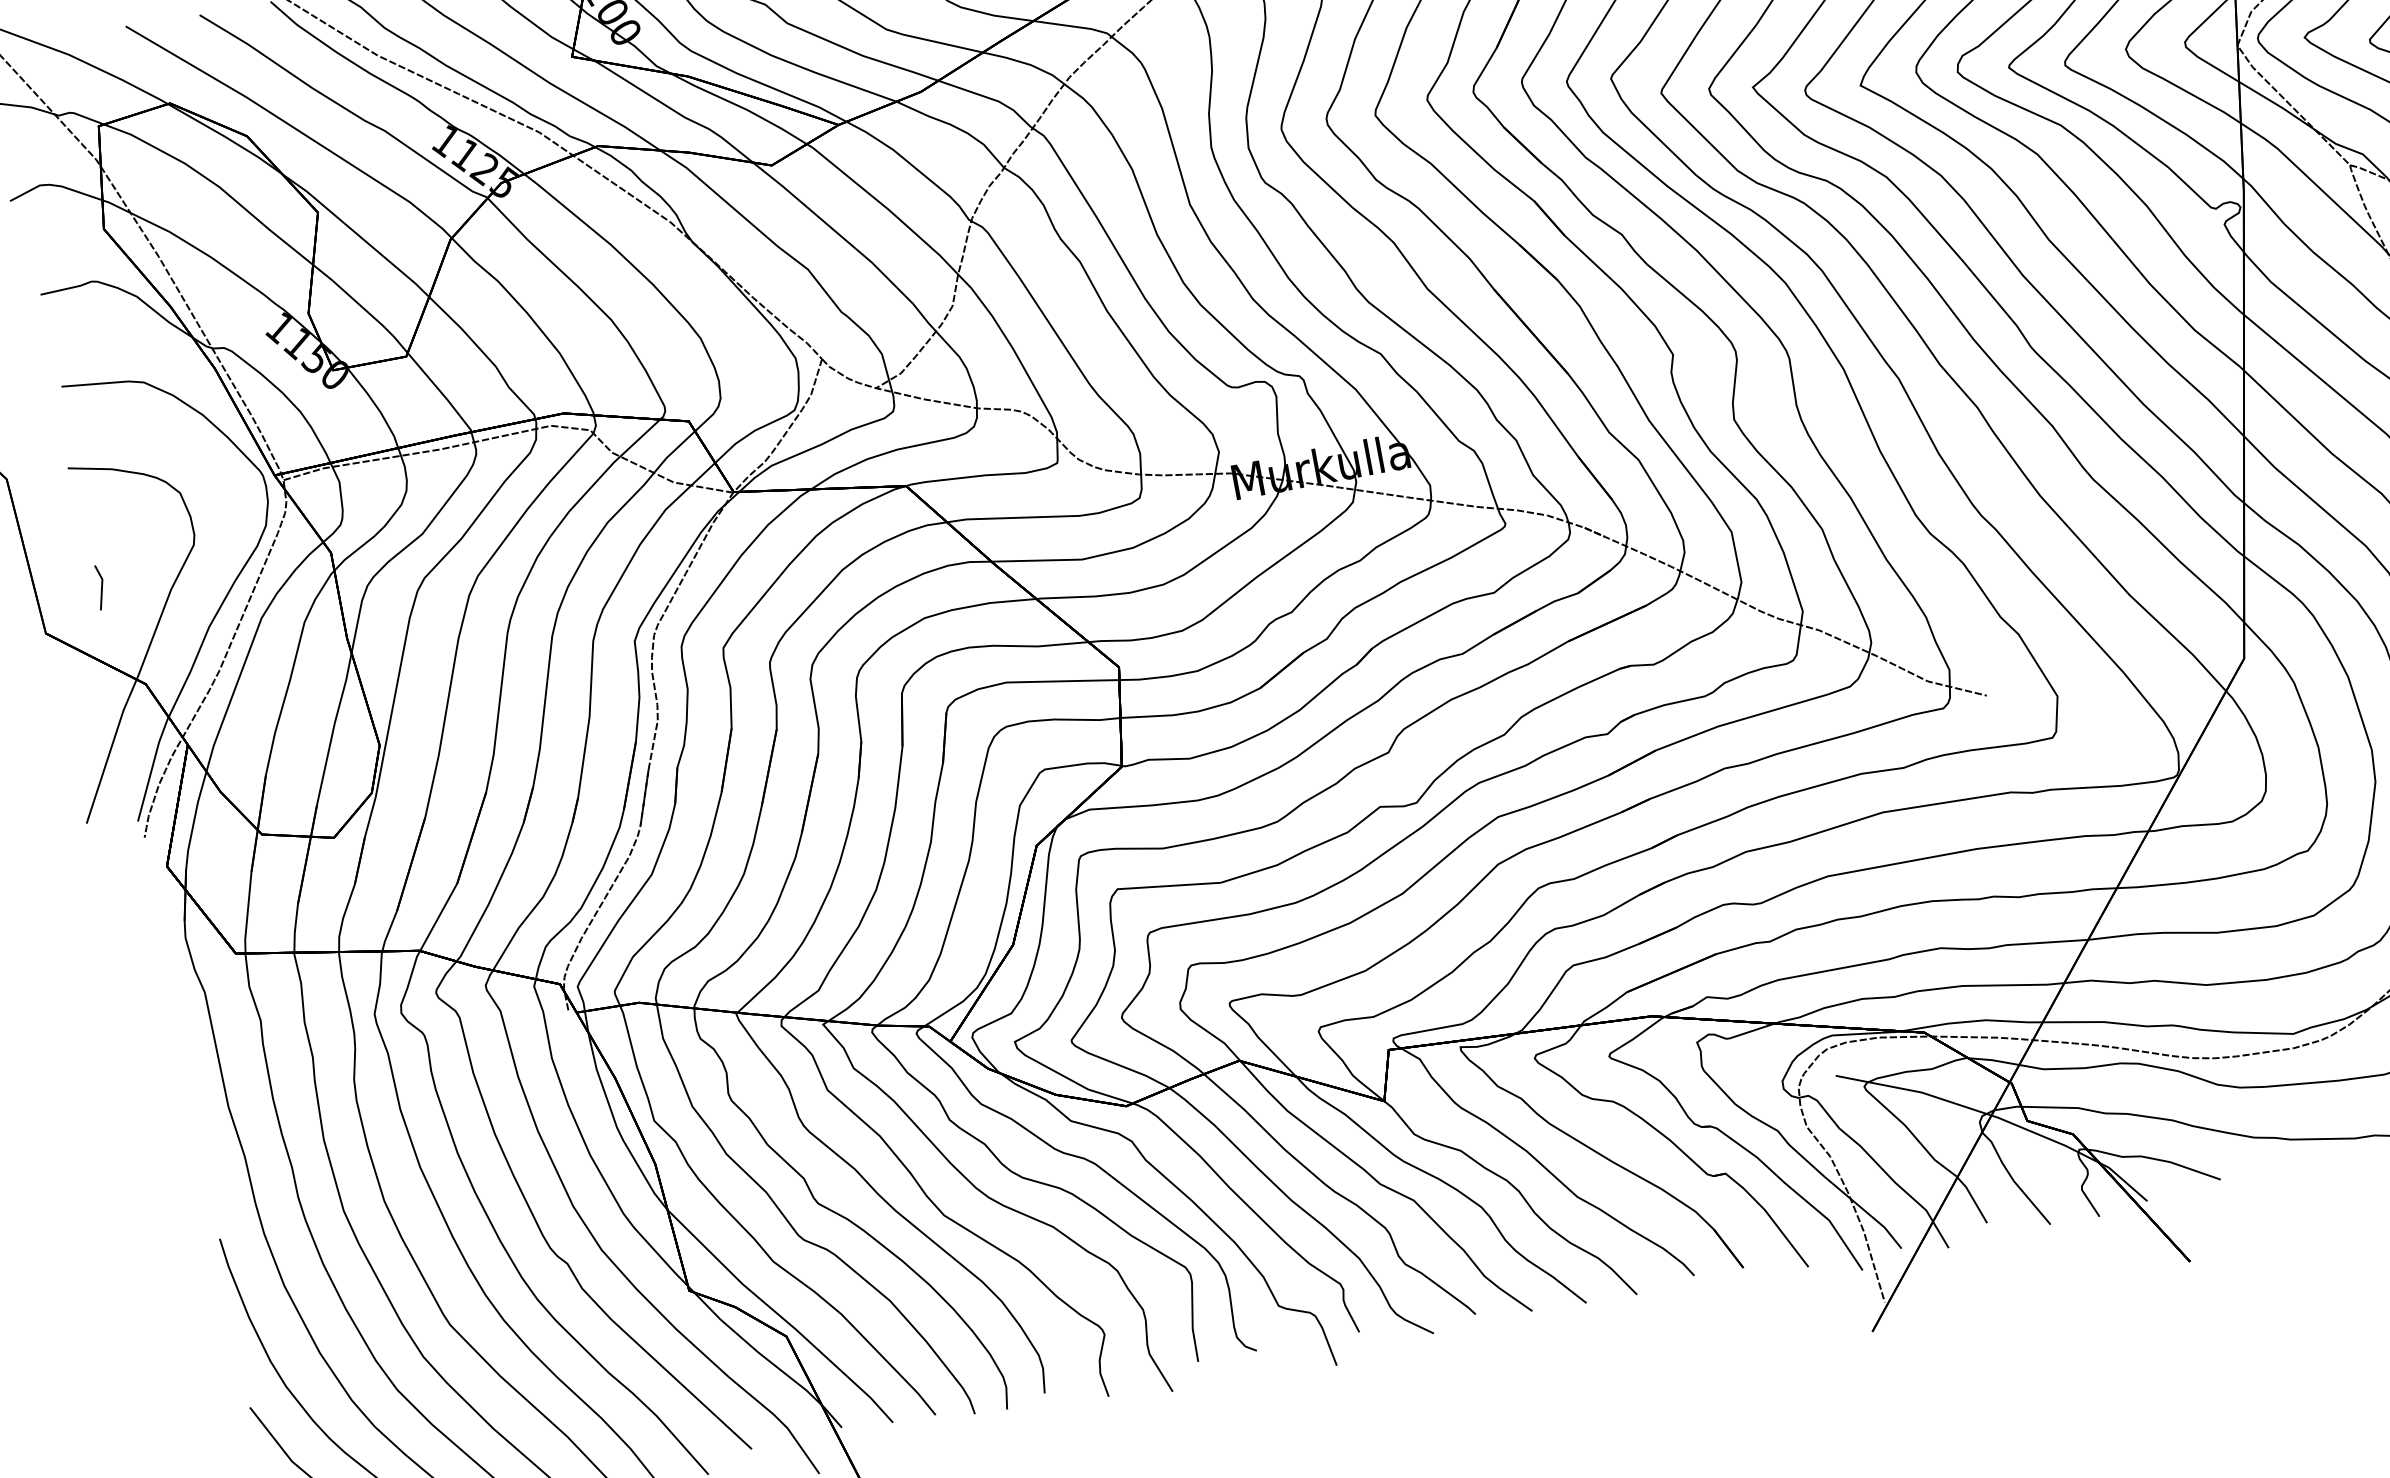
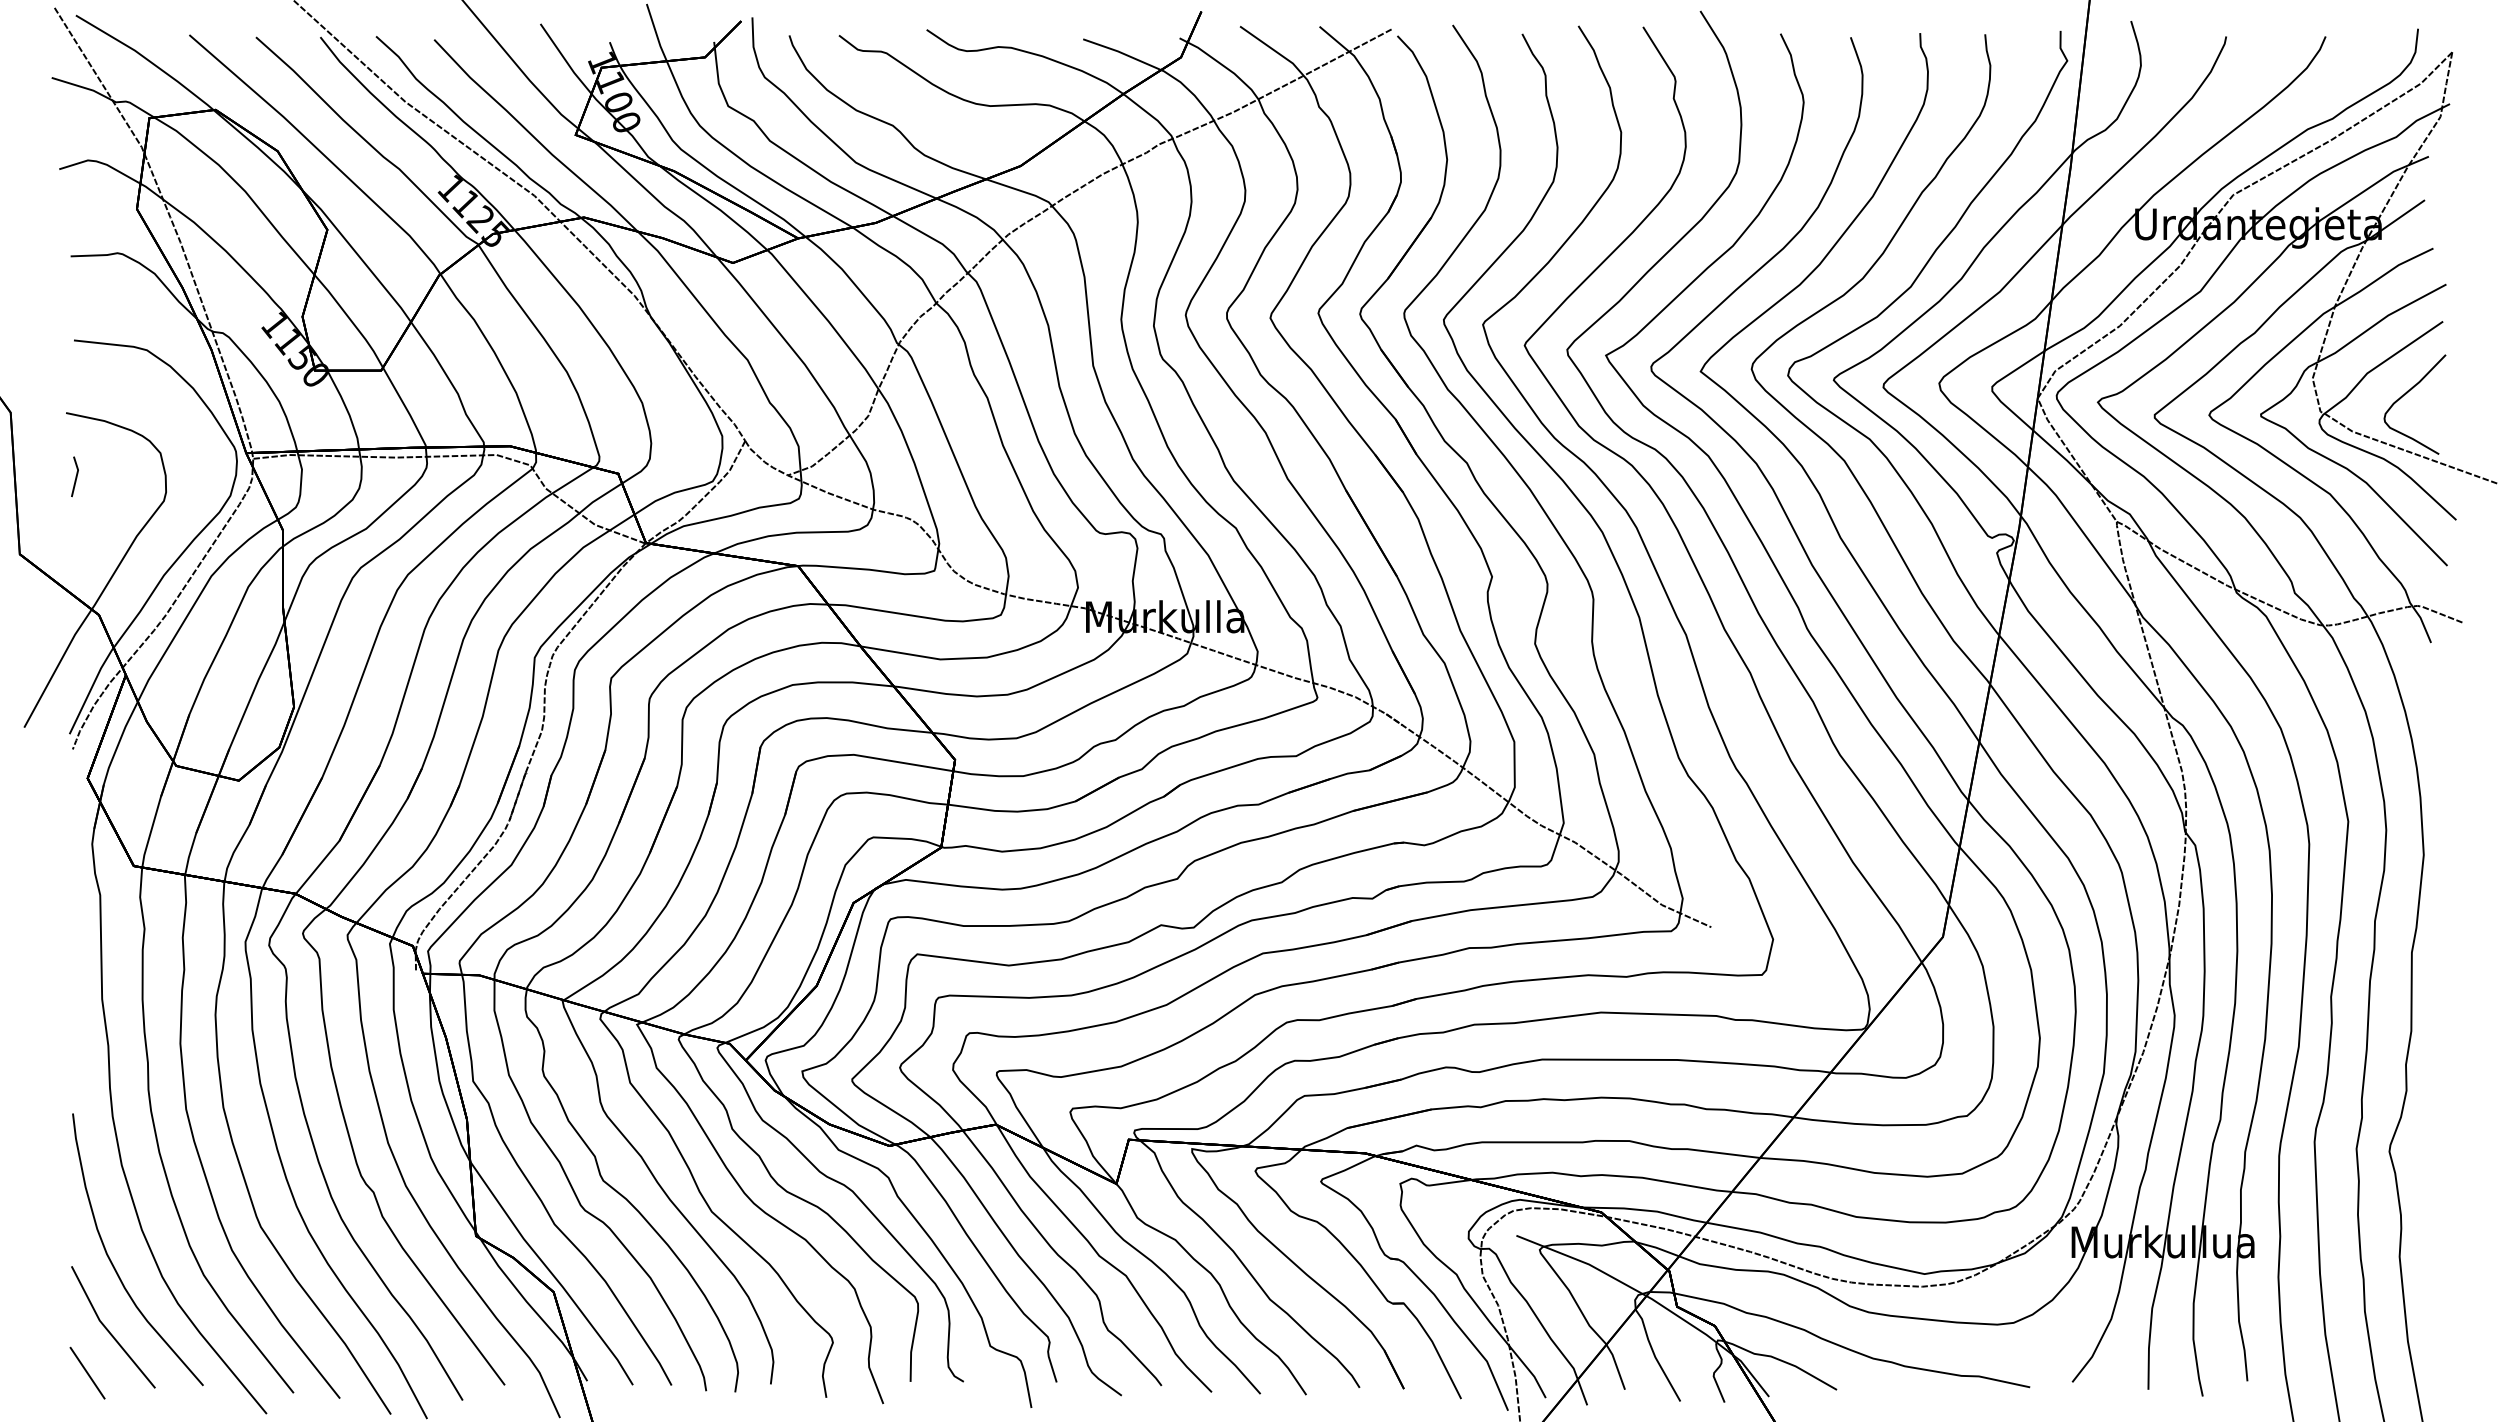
line: (100, 587) -> (75, 476), moved

